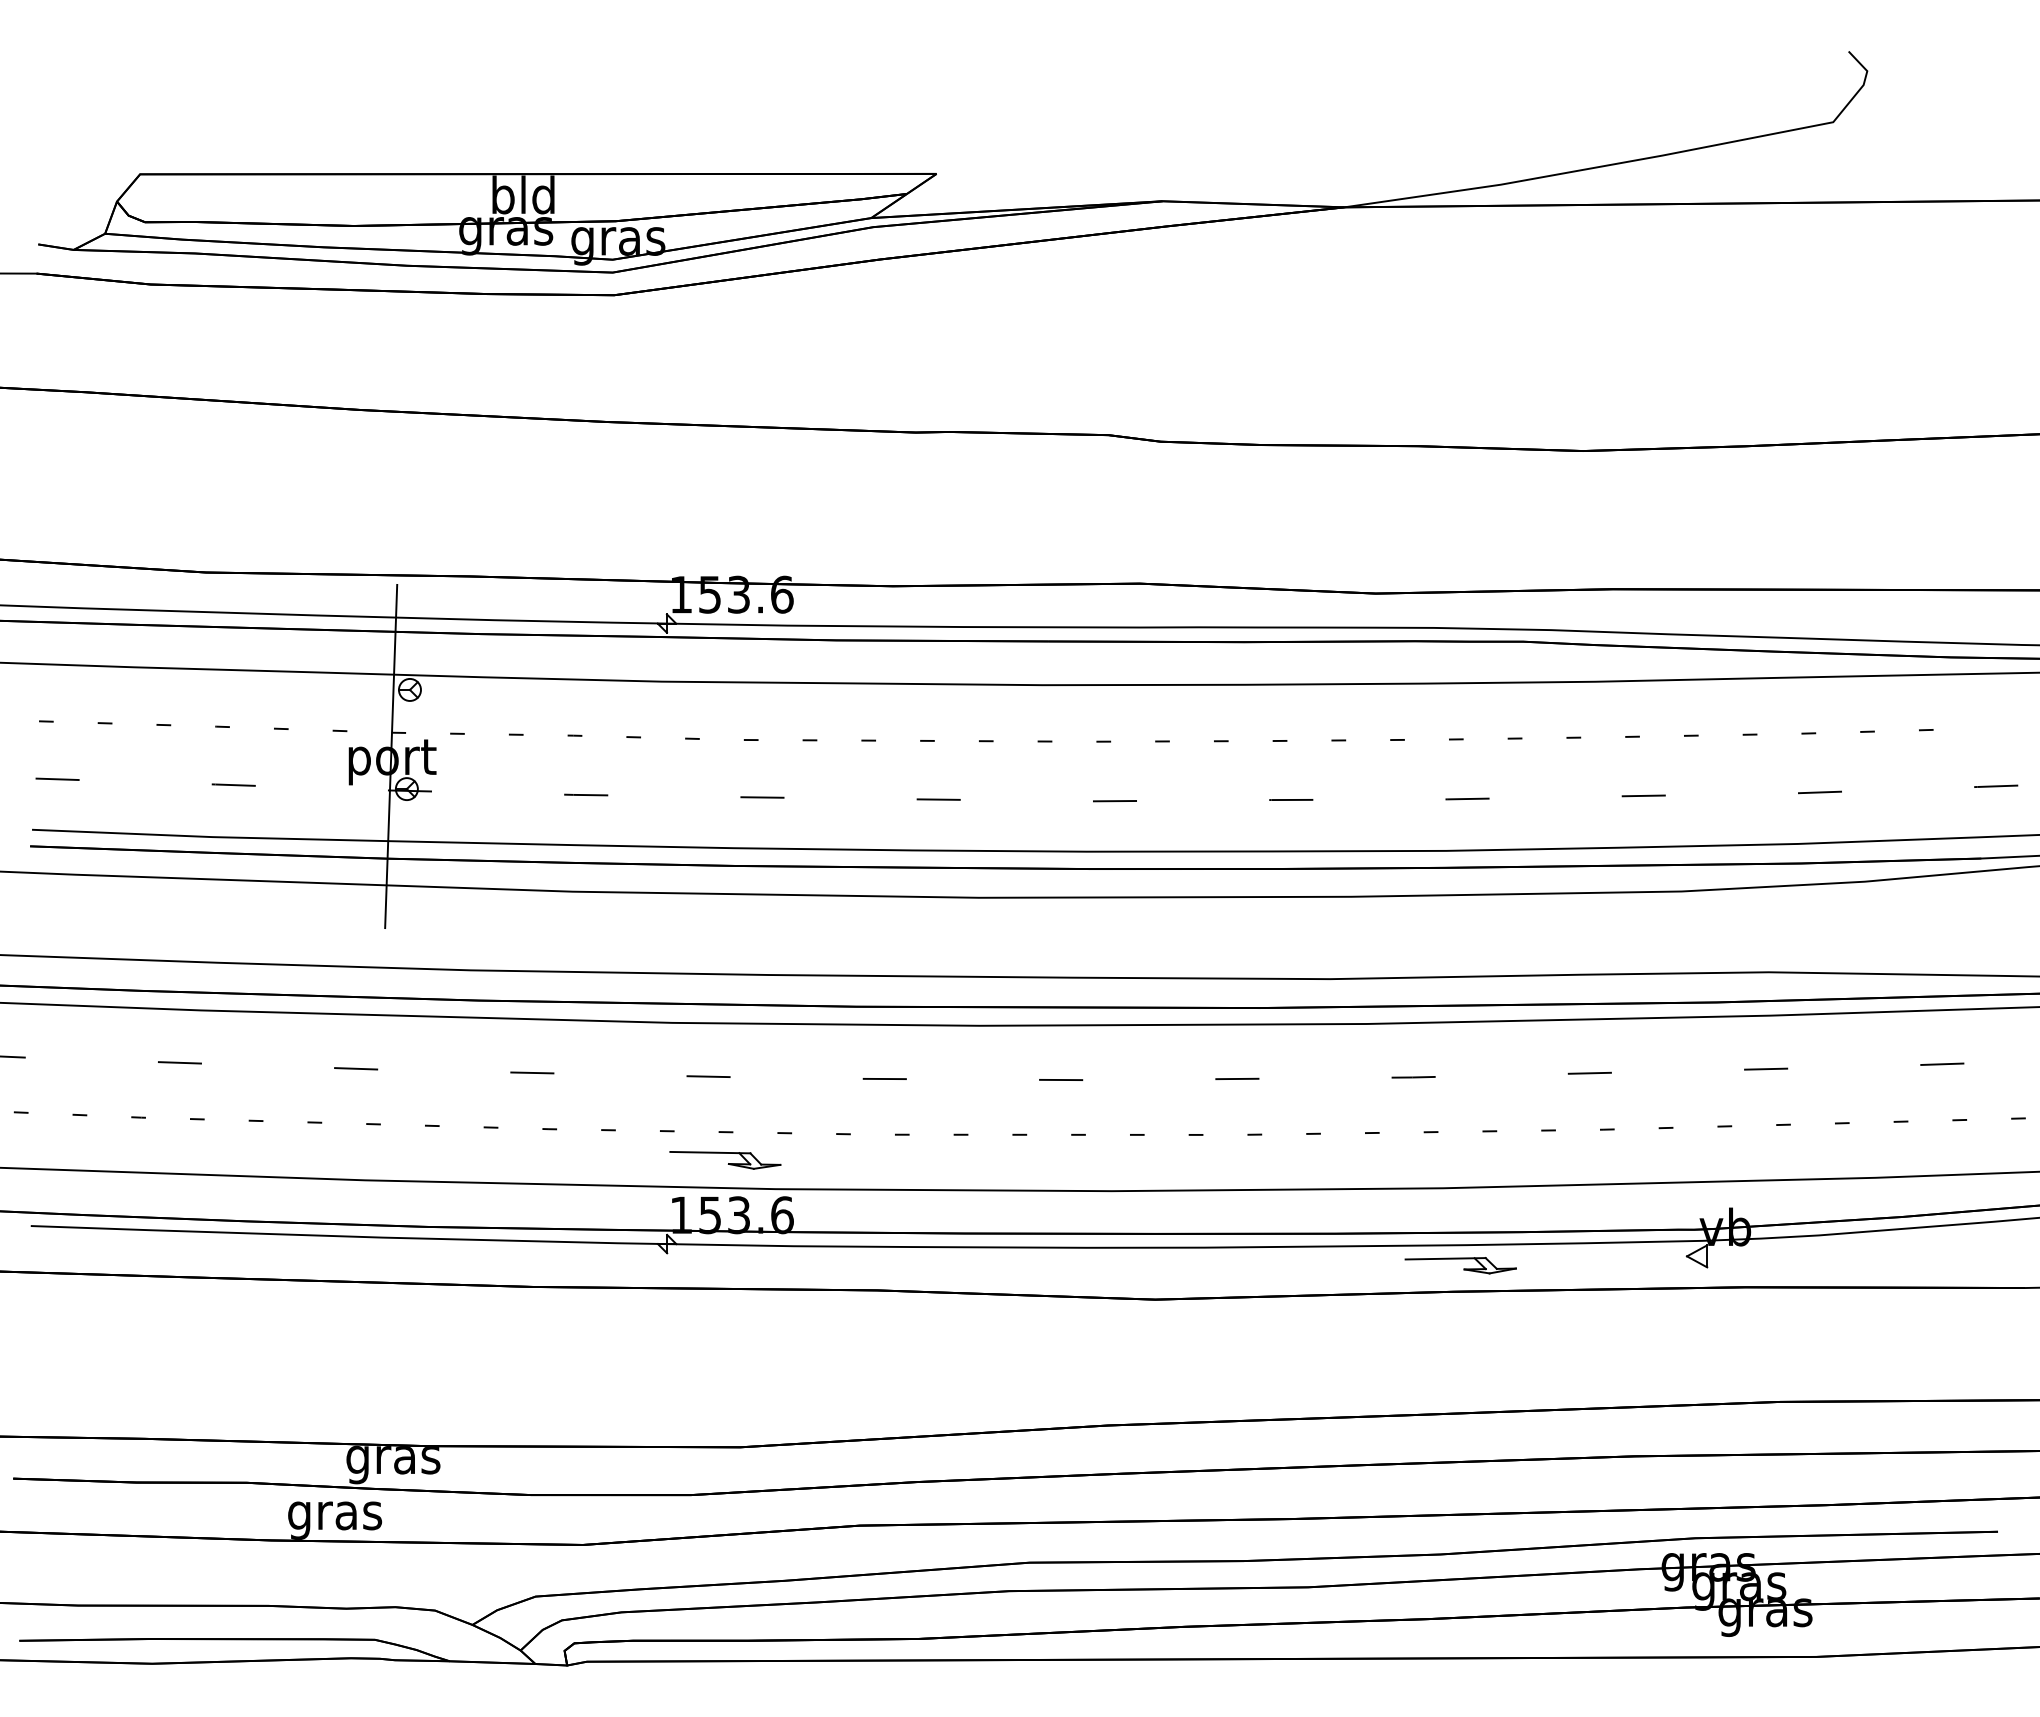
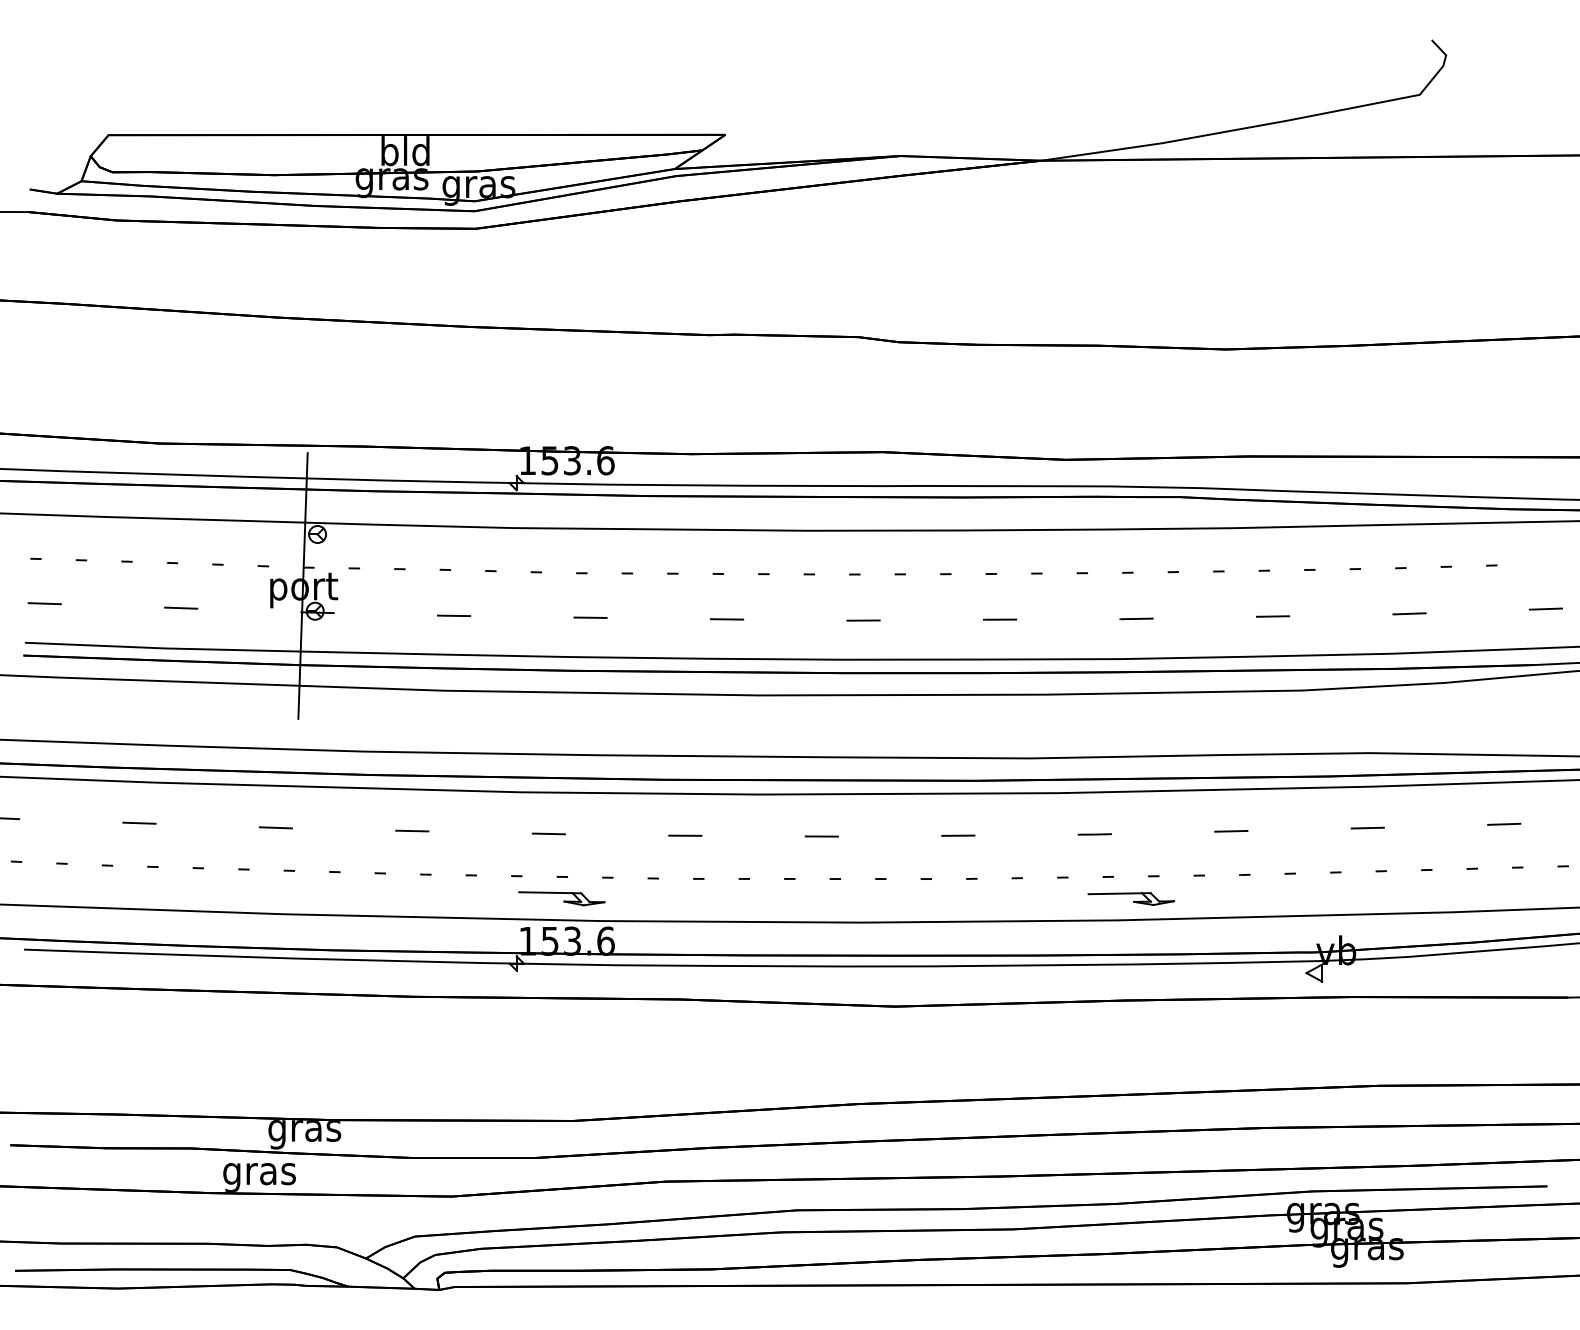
part: (1460, 1265) -> (1131, 898), moved

